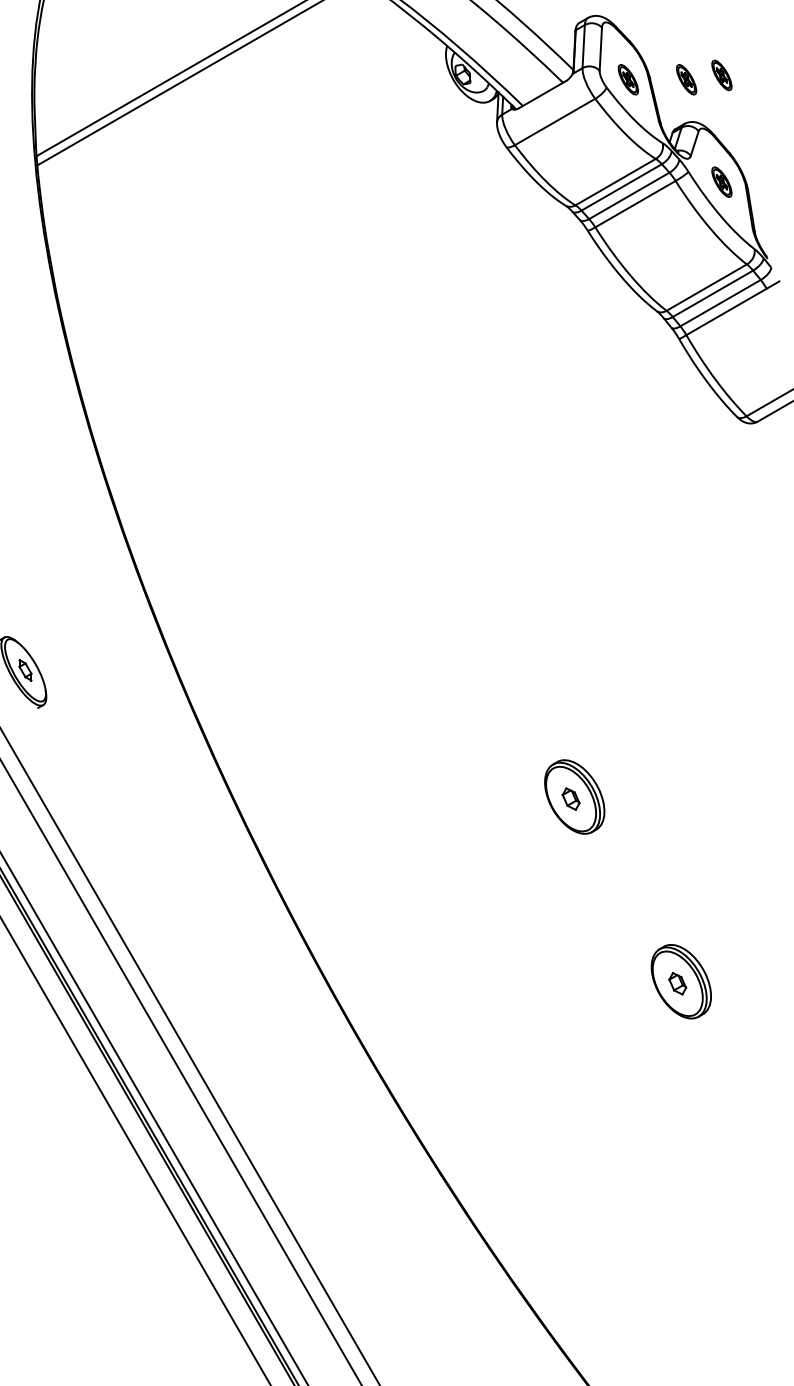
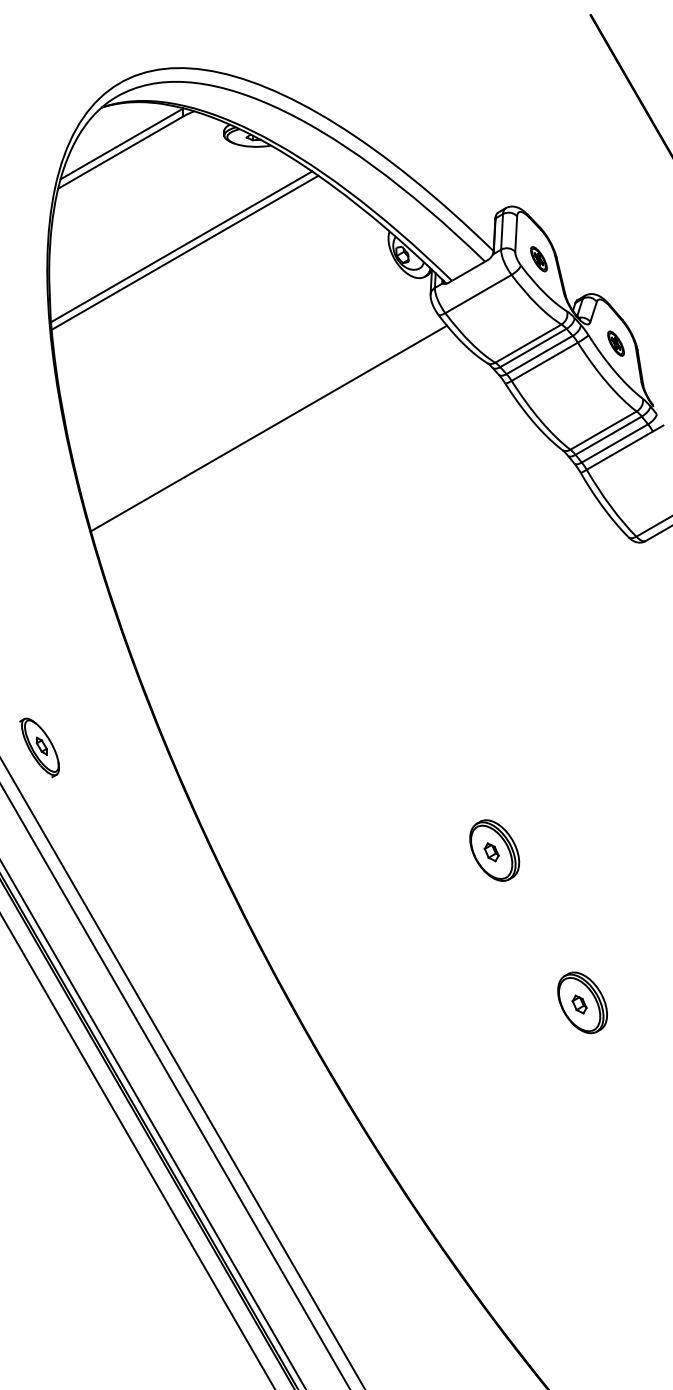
part: (721, 75) -> (615, 255), removed
part: (686, 80) -> (586, 259), removed
line: (300, 285) -> (268, 428), added

